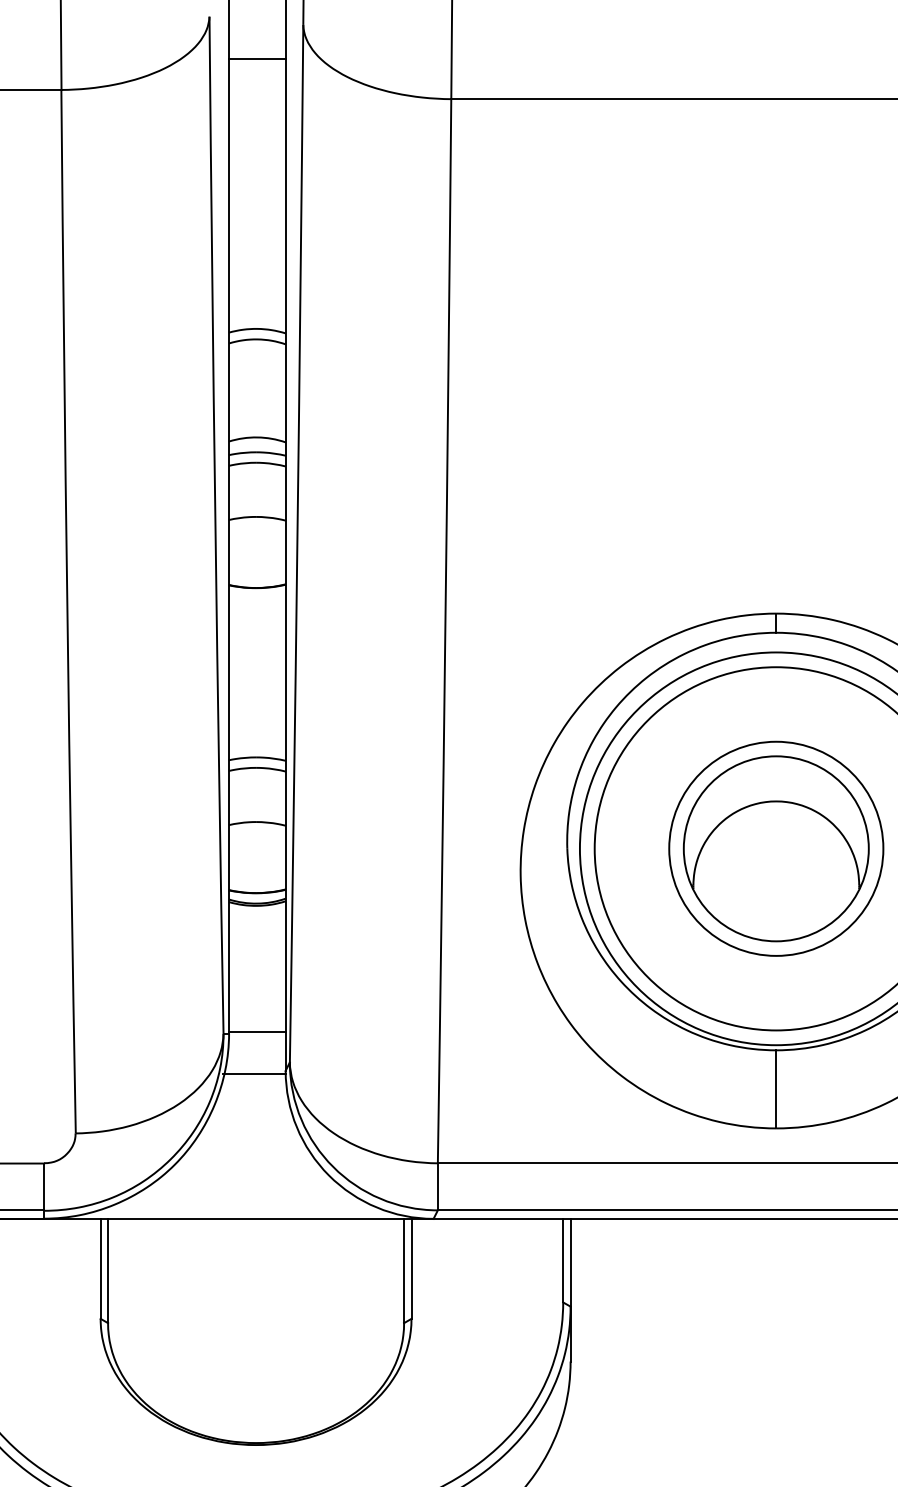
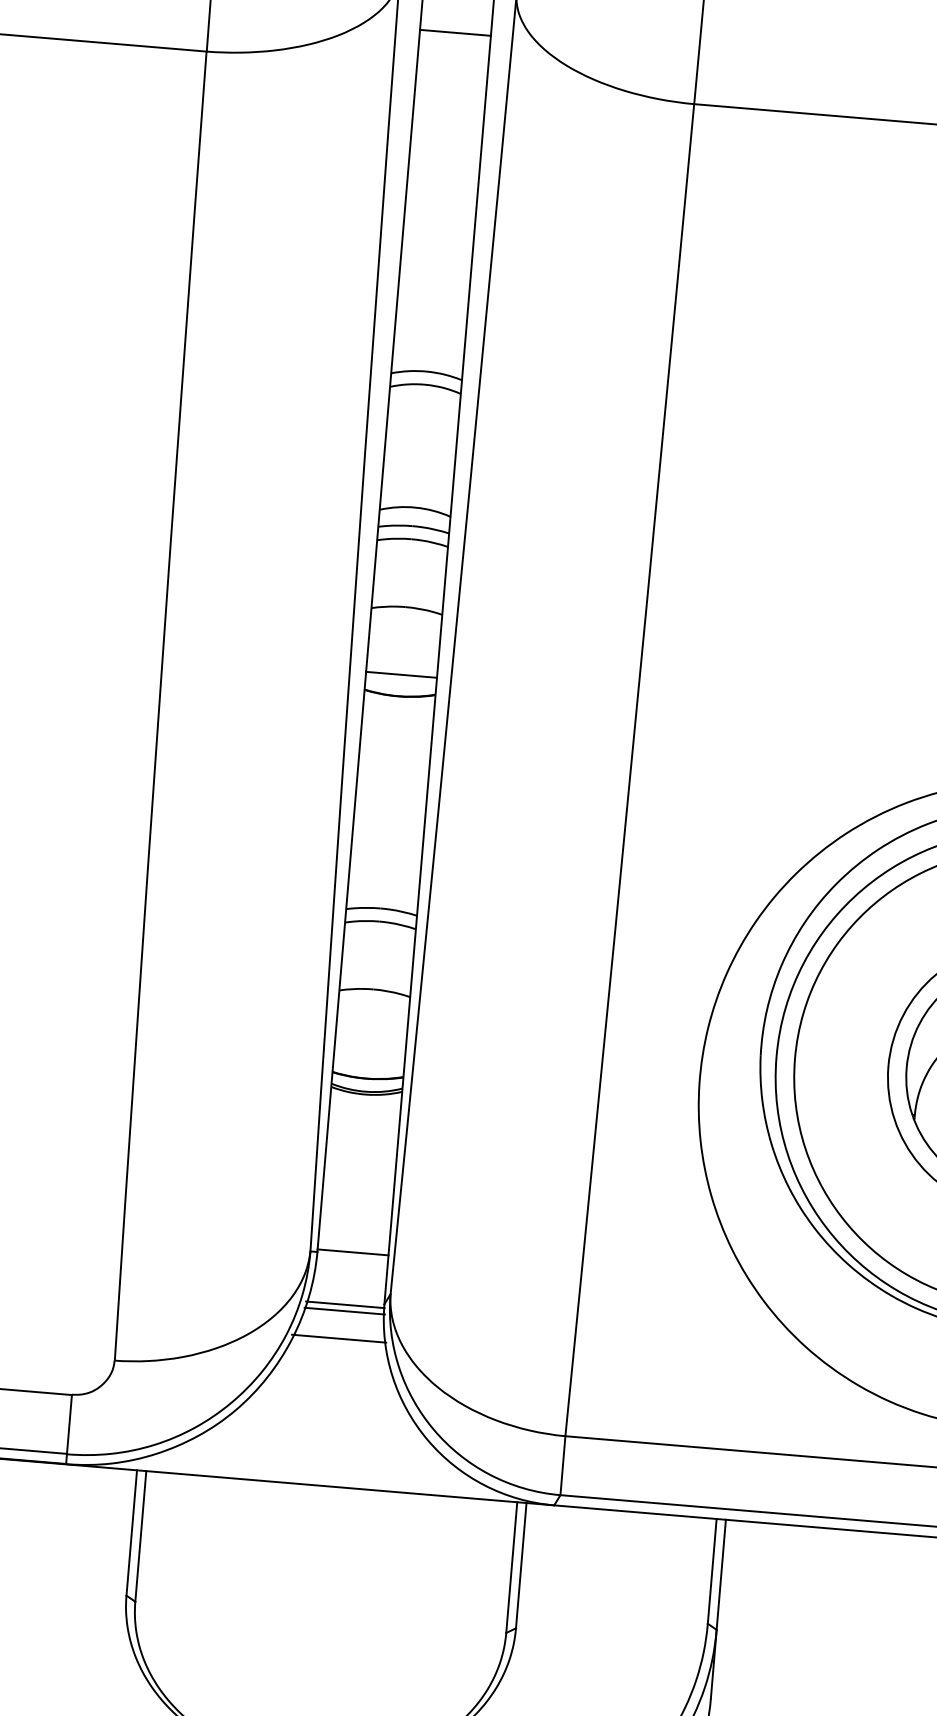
line: (257, 570) -> (401, 674), added
line: (254, 1078) -> (344, 1310), added
line: (251, 1101) -> (338, 1339), added

